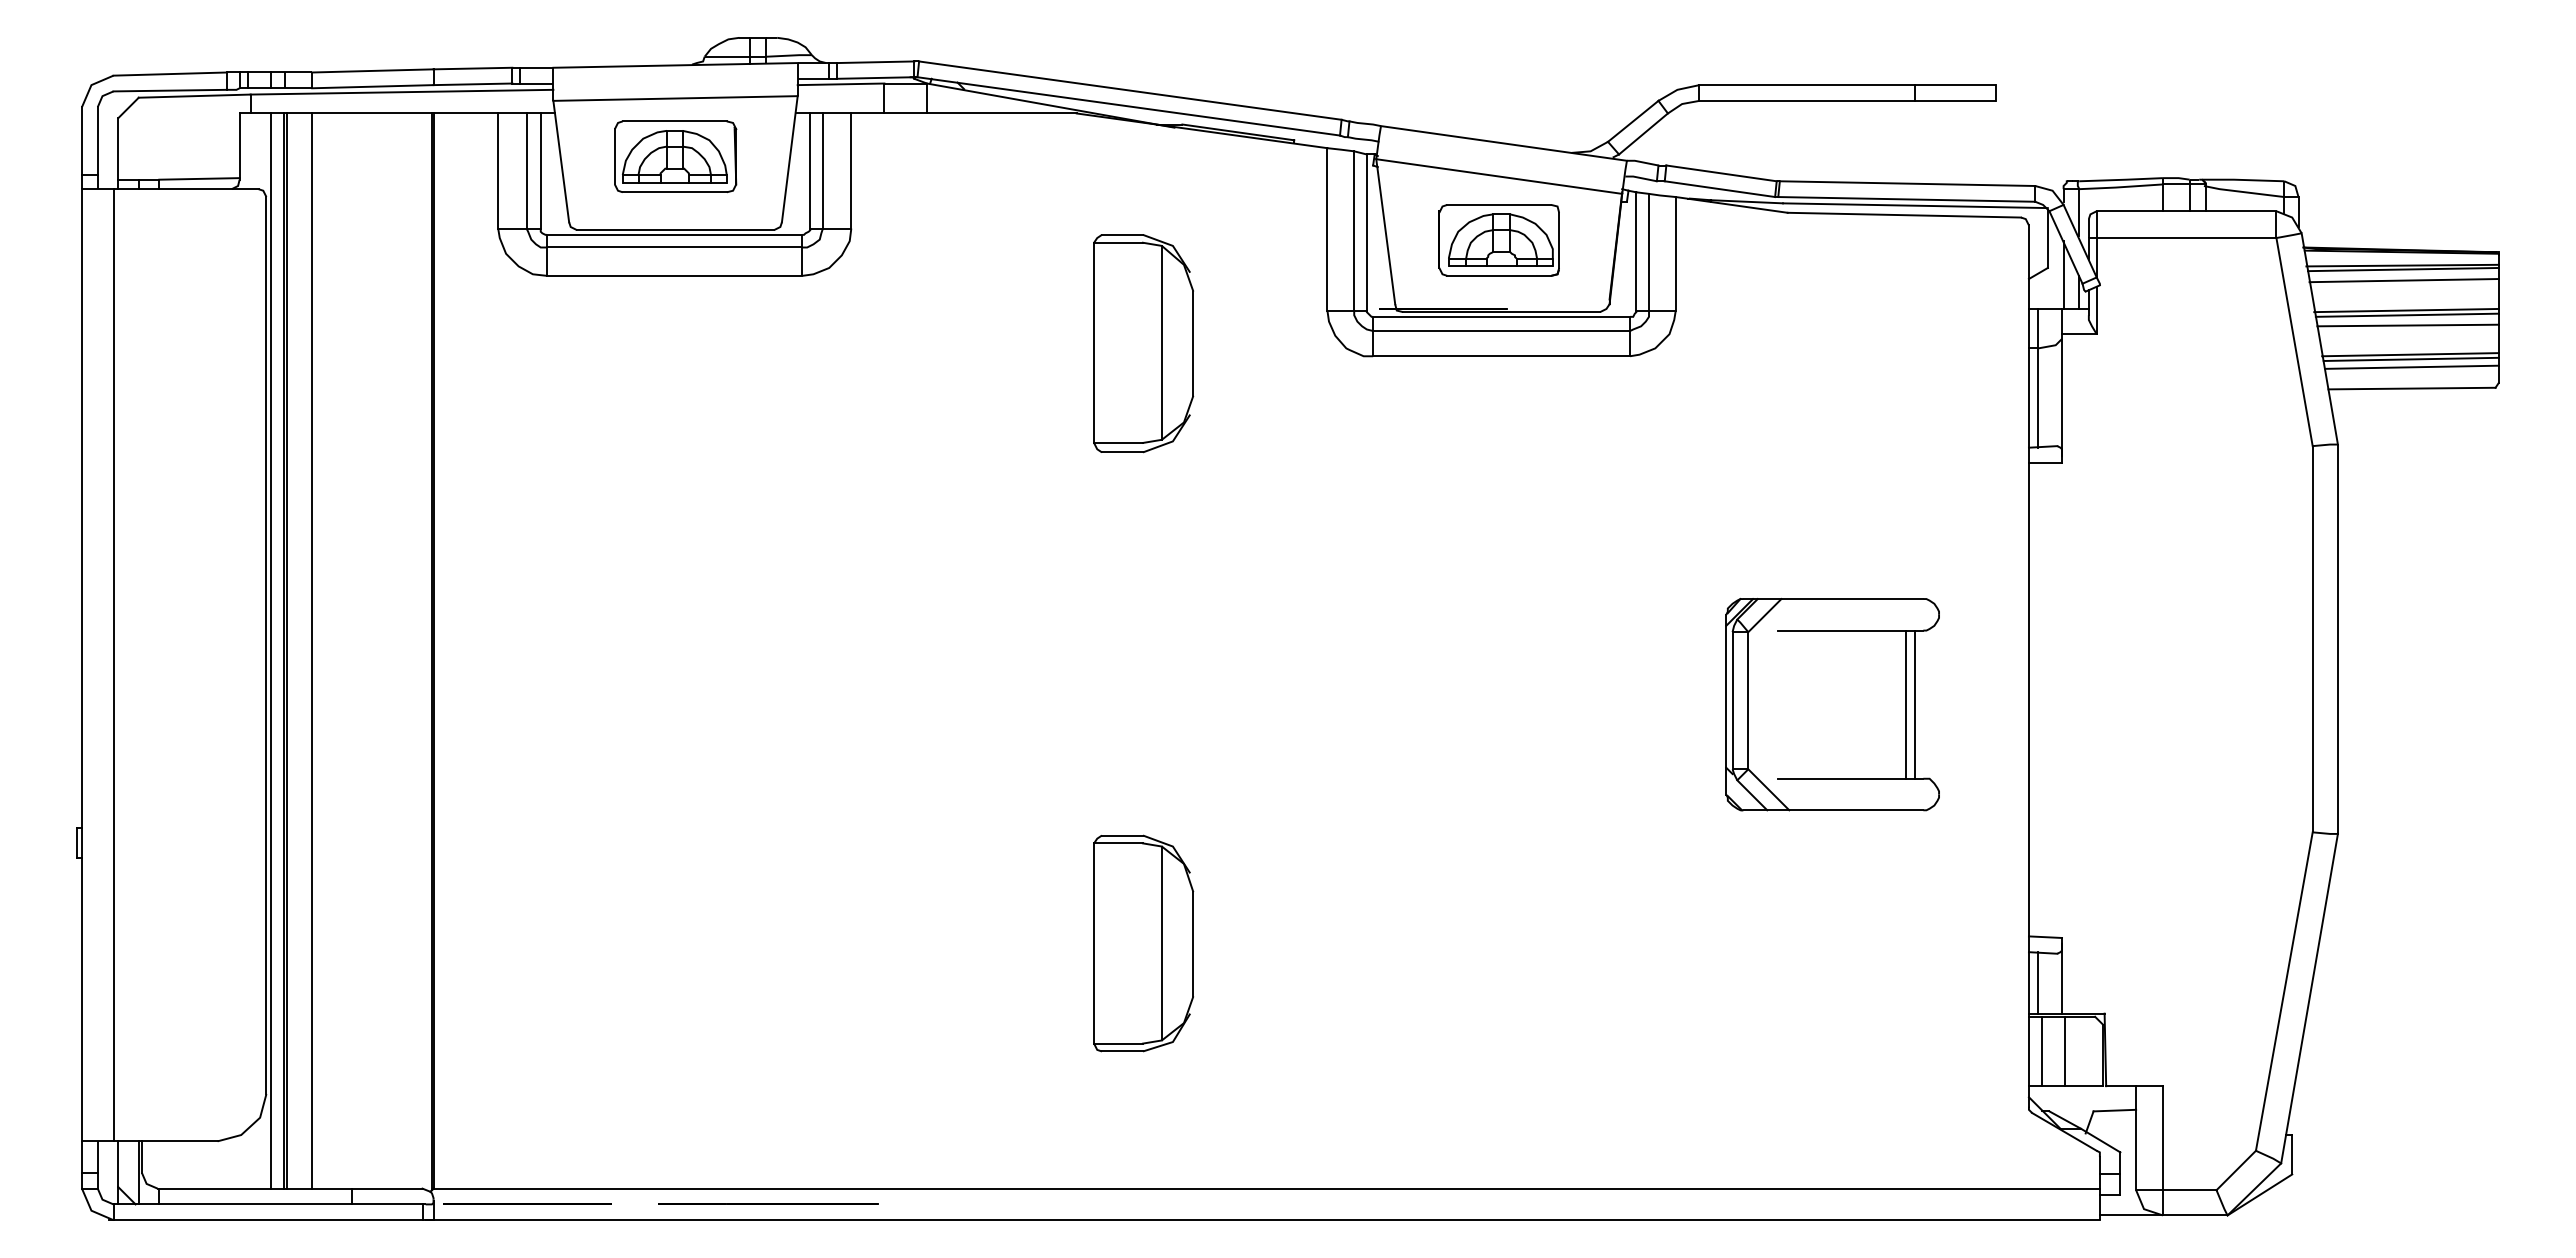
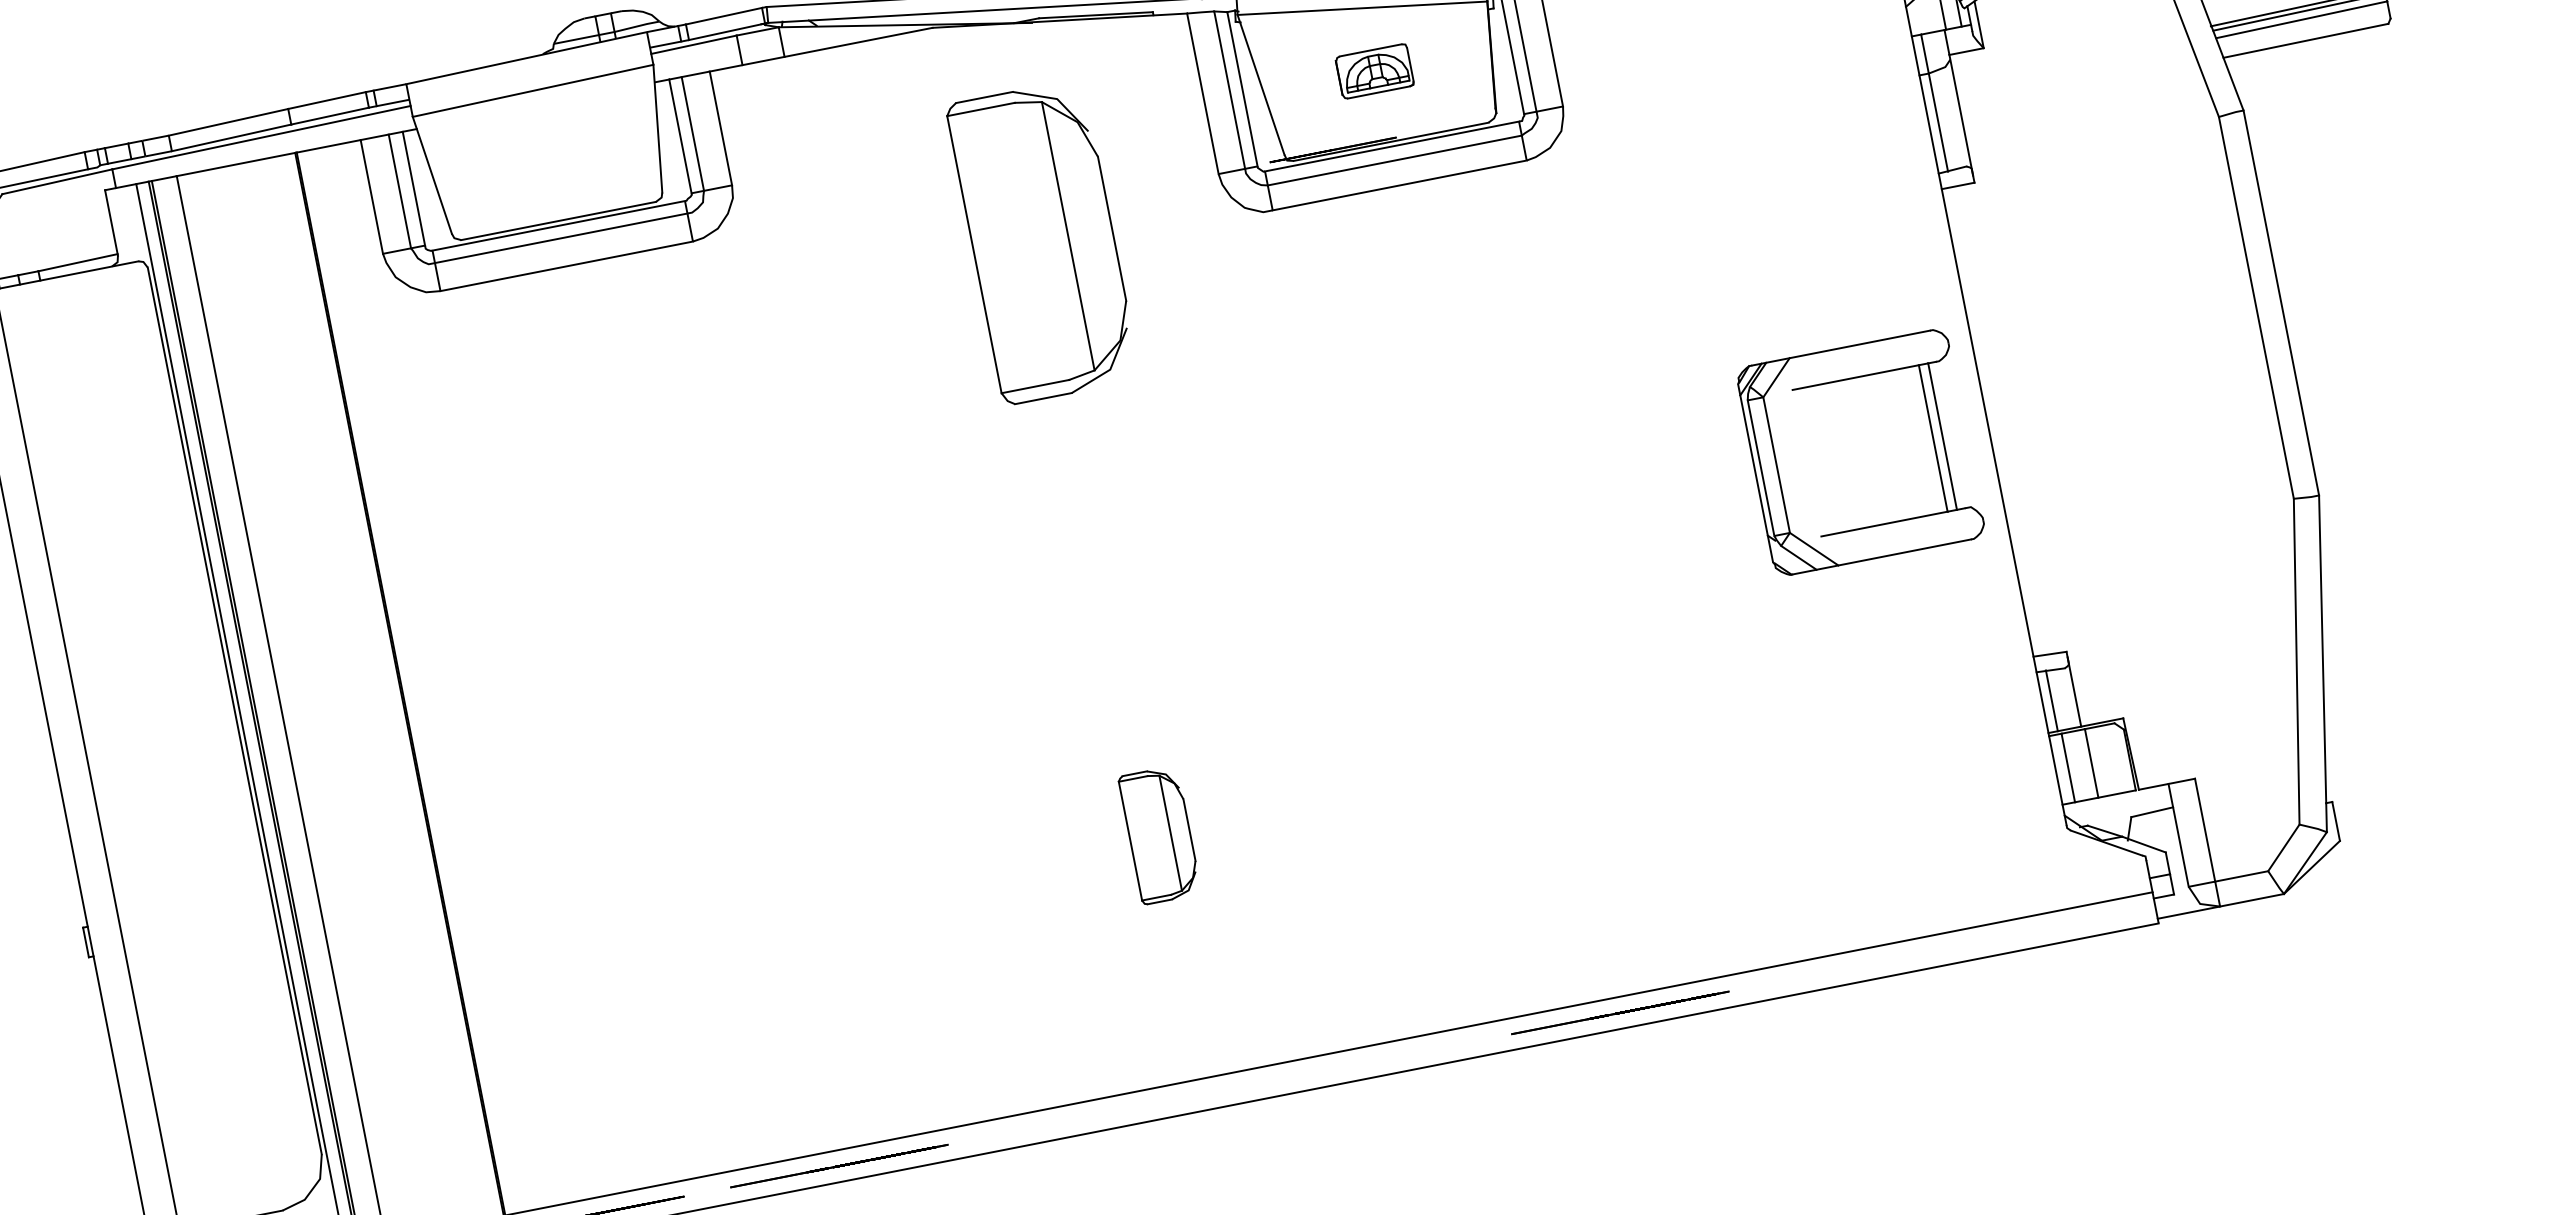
part: (675, 156) -> (544, 148), removed
part: (1498, 240) -> (1374, 71), size x0.6
part: (1143, 343) -> (1043, 242), size x1.4
part: (1832, 704) -> (1860, 452), moved
part: (1143, 943) -> (1159, 835), size x0.6
line: (1558, 1203) -> (1620, 1011), added

